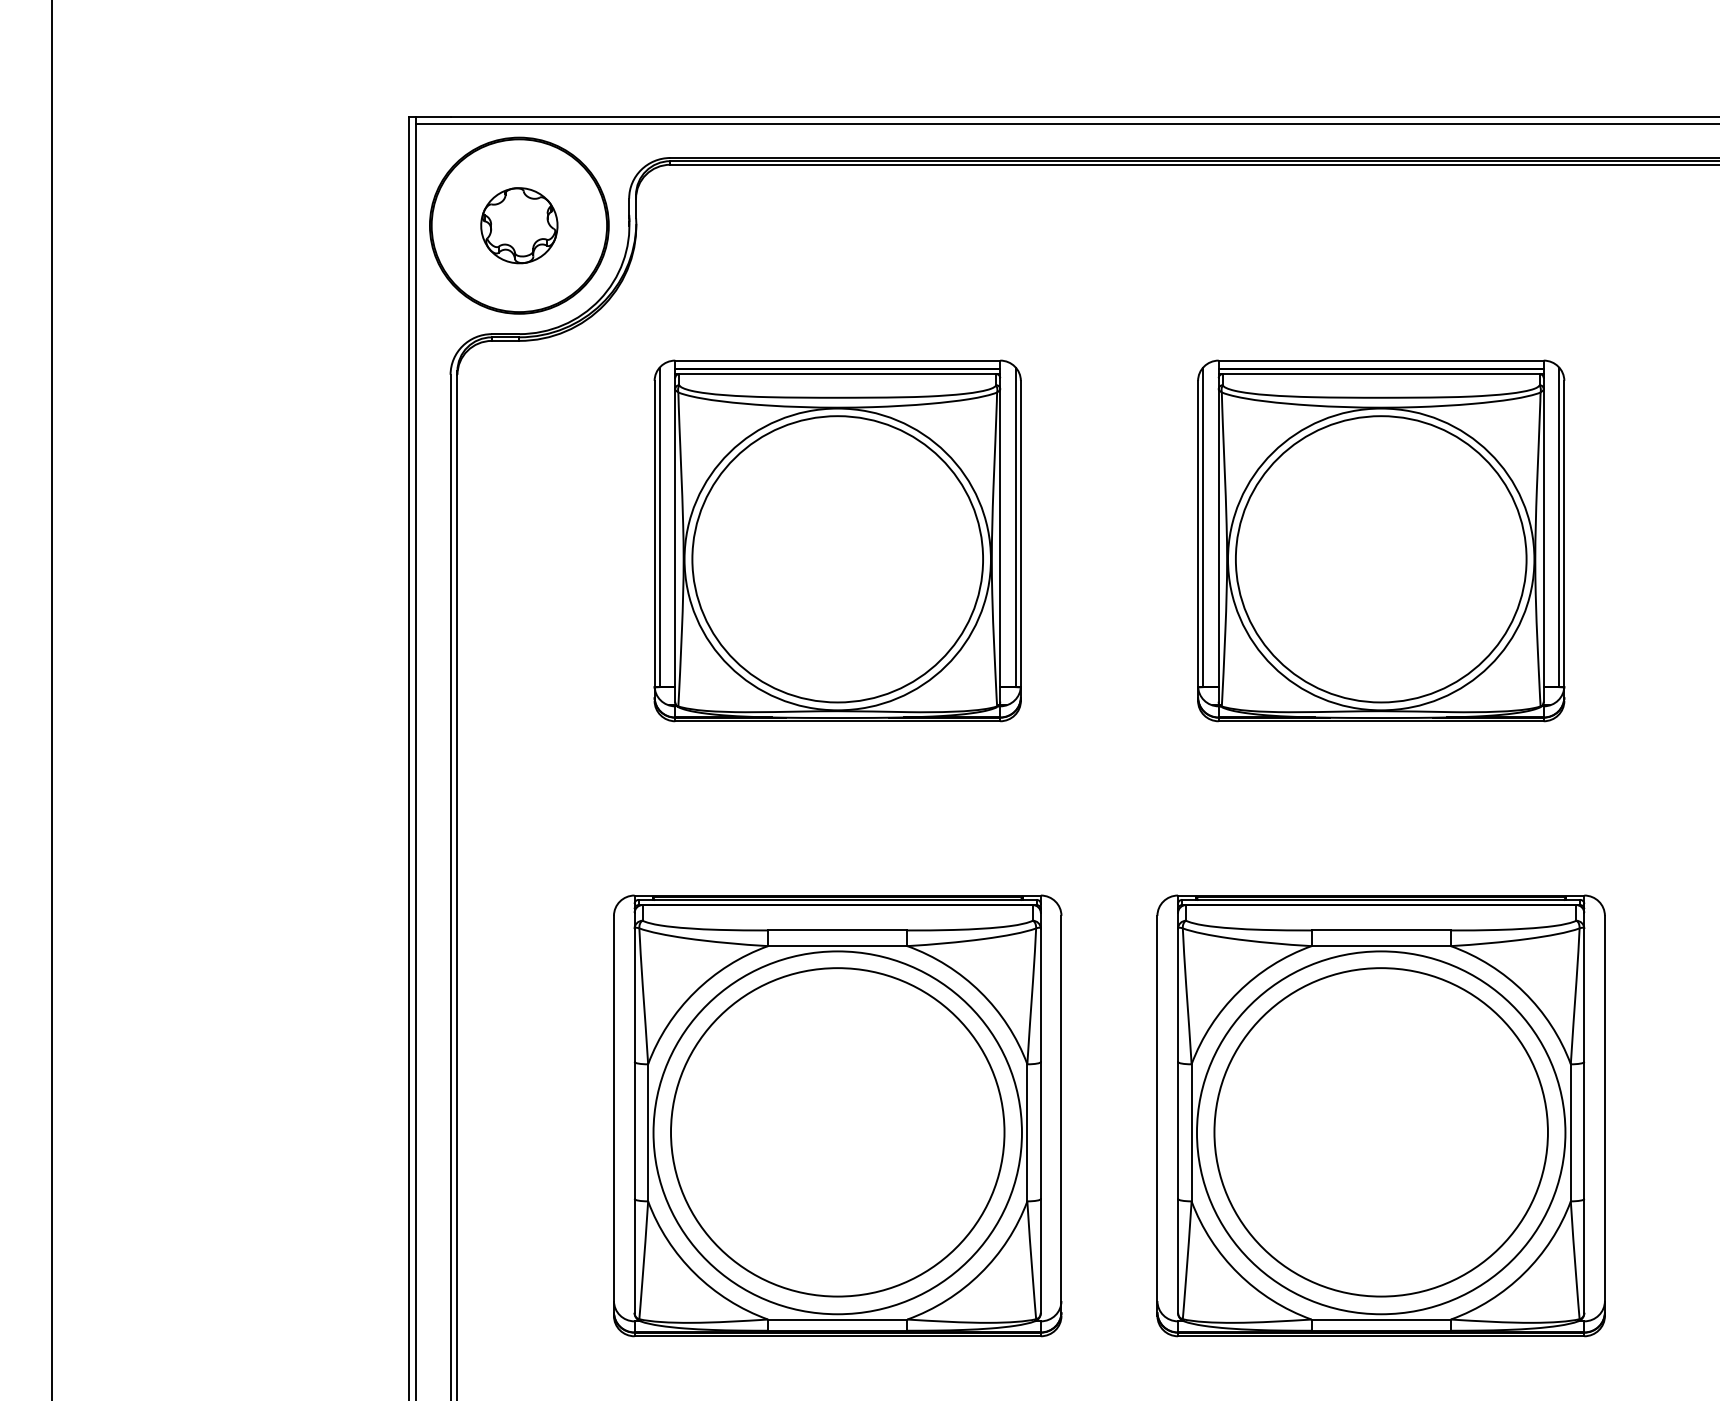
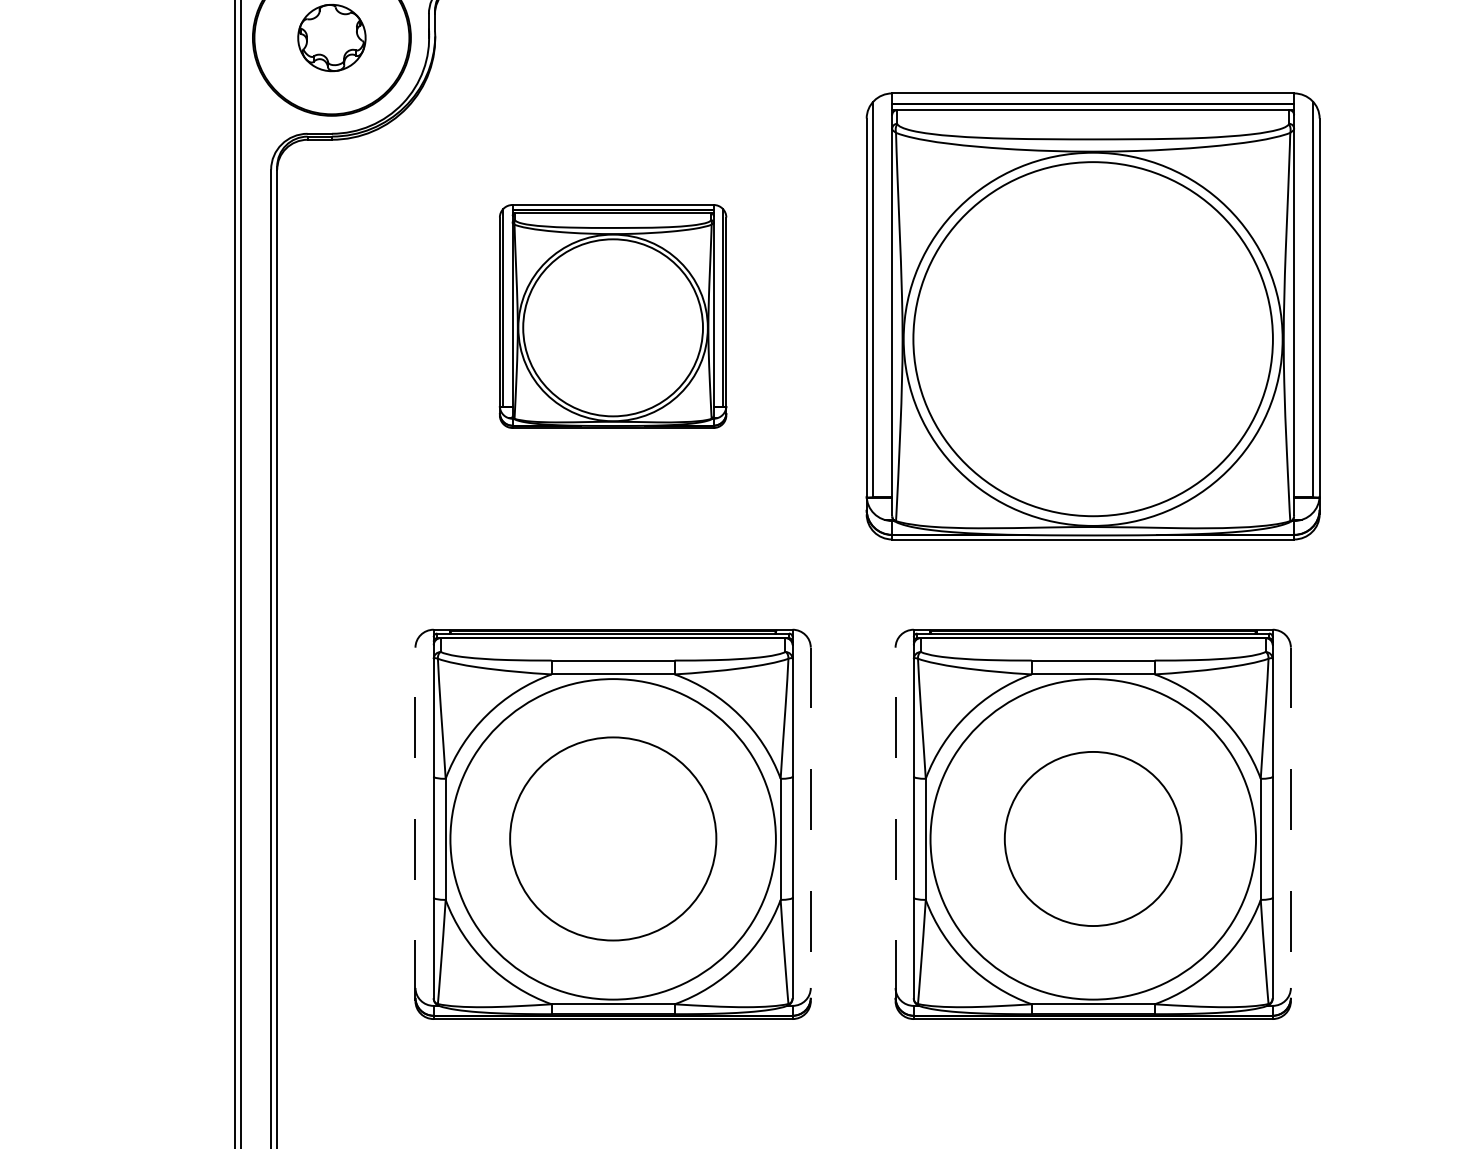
part: (837, 540) -> (612, 316), size x0.7
part: (1381, 540) -> (1093, 316), size x1.4
line: (613, 1115) -> (415, 824), solid -> dashed
line: (1157, 1115) -> (895, 824), solid -> dashed
line: (1061, 1116) -> (810, 824), solid -> dashed
line: (1604, 1116) -> (1290, 824), solid -> dashed
part: (837, 1132) -> (612, 839), size x0.7
part: (1380, 1132) -> (1092, 839), size x0.6

